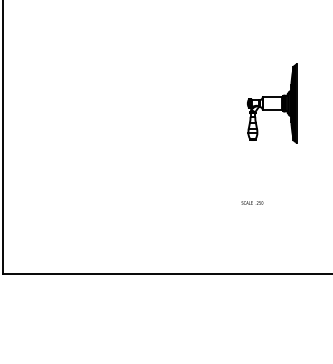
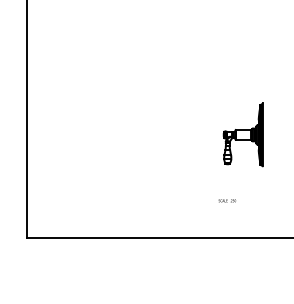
part: (271, 103) -> (242, 134), moved
text: (251, 202) -> (226, 200), moved

